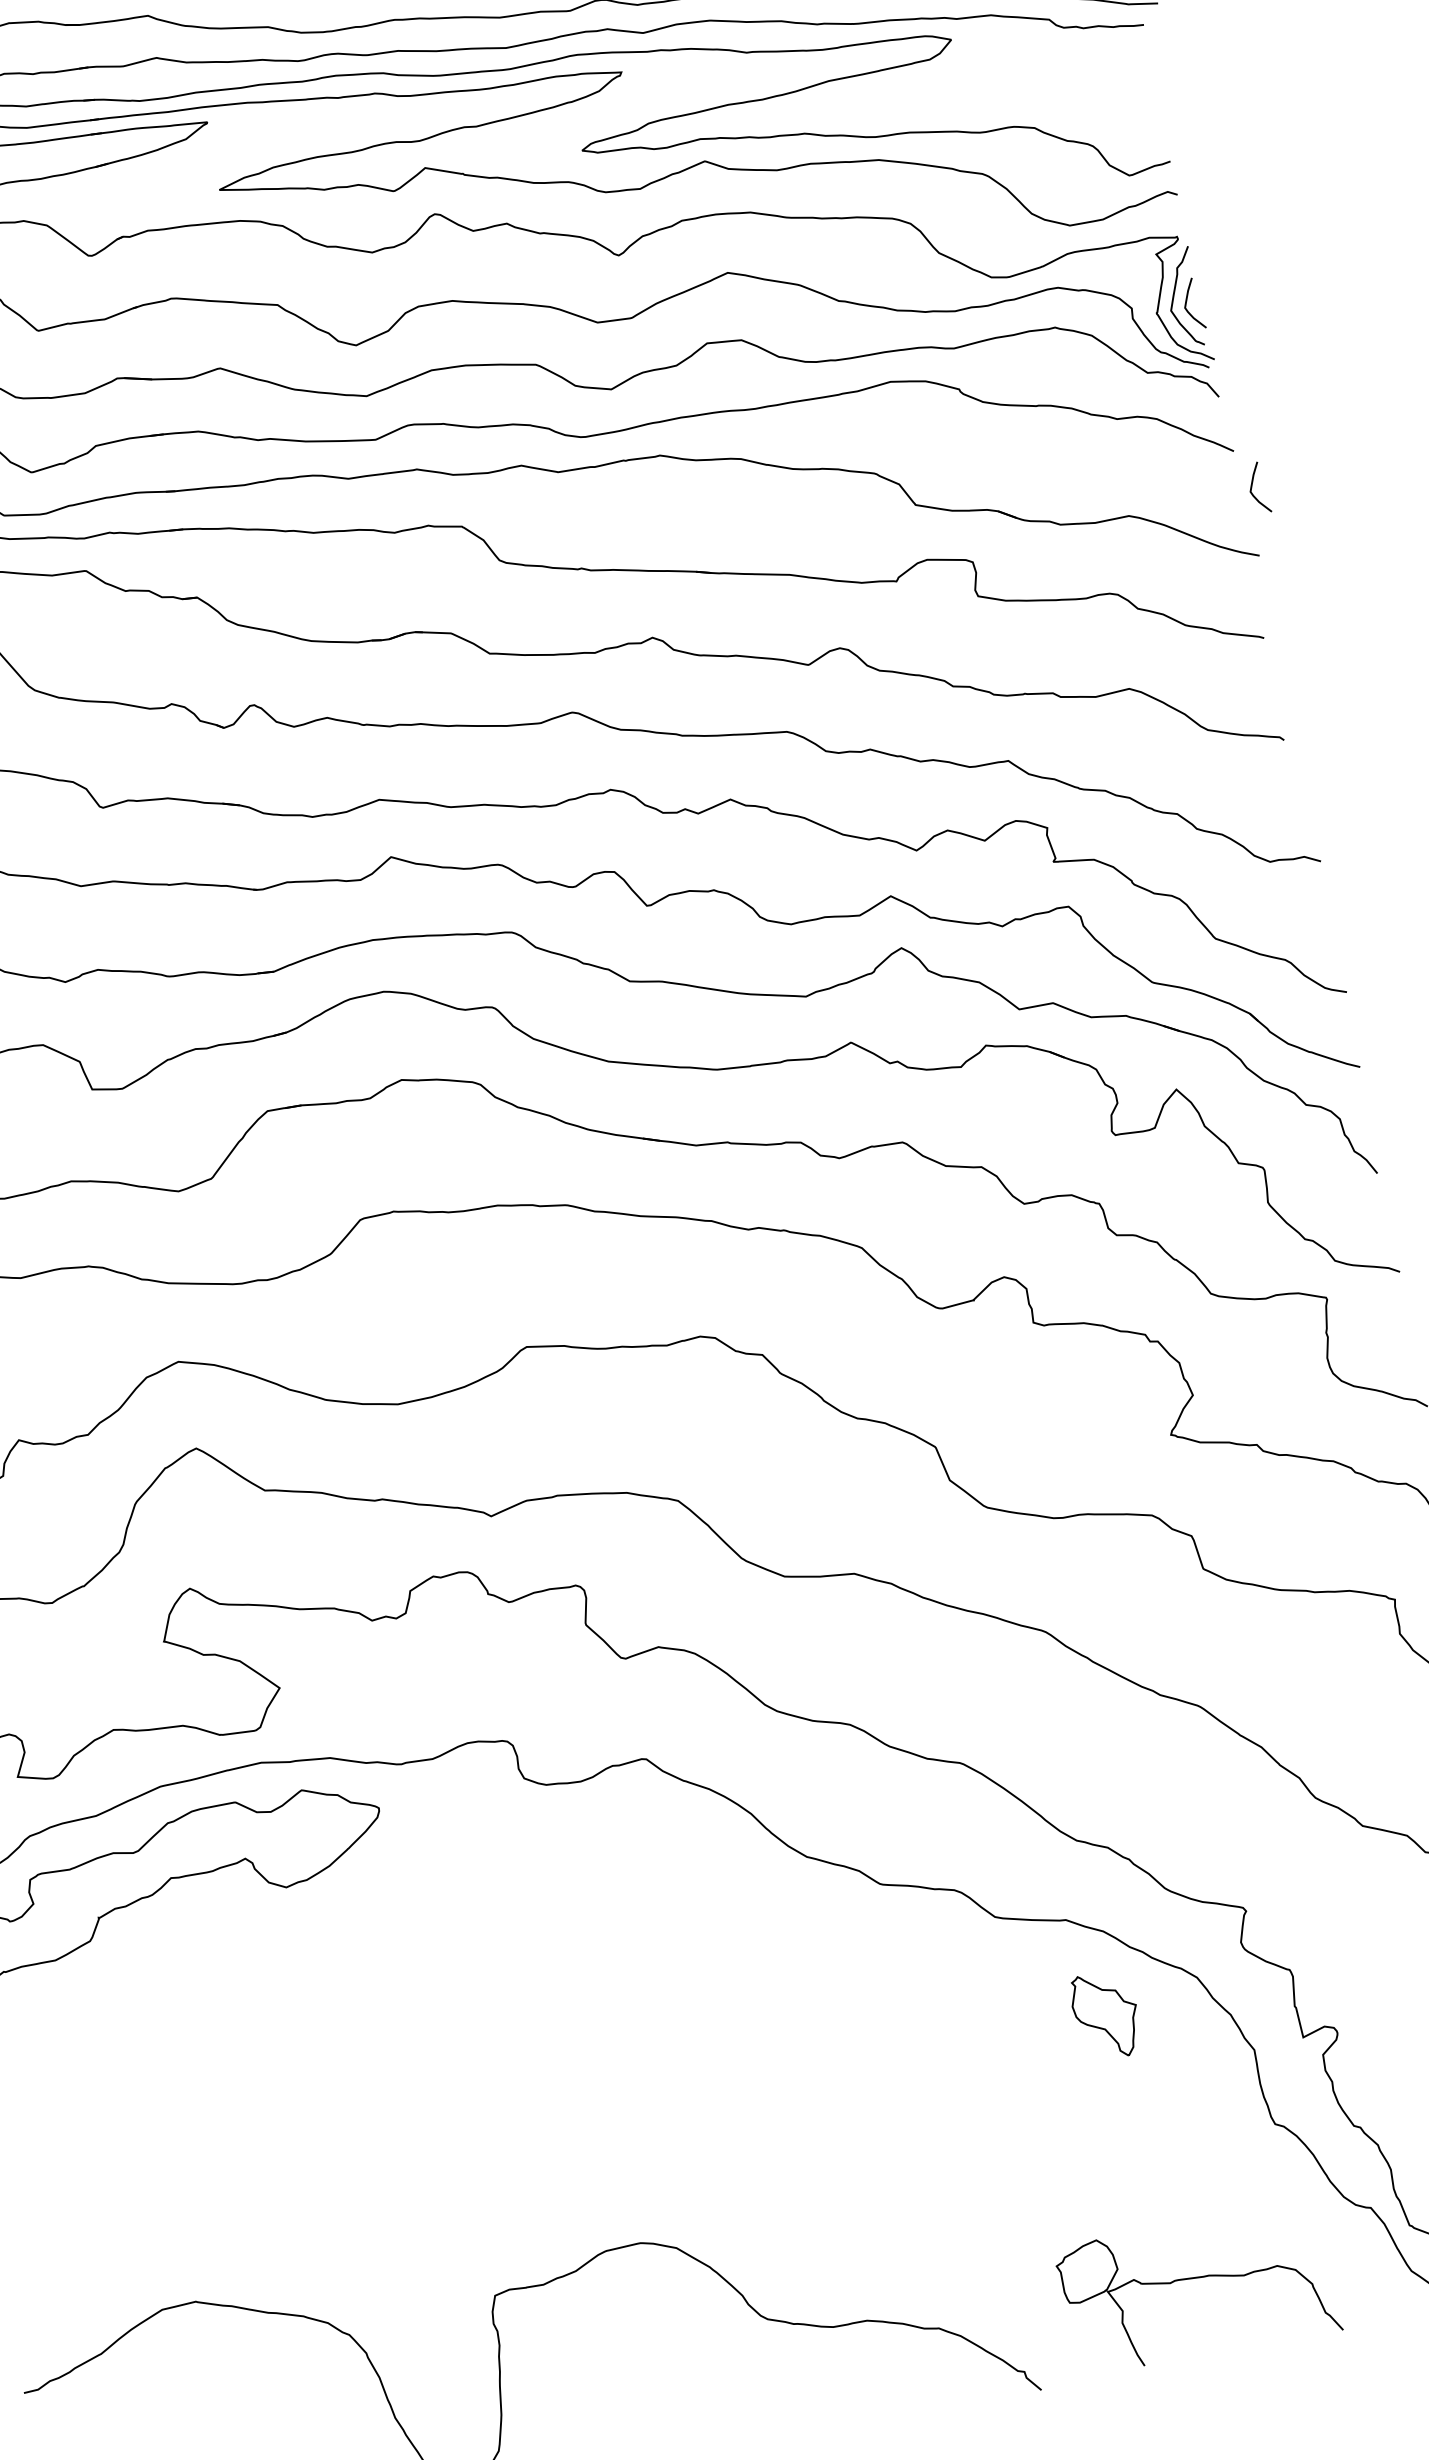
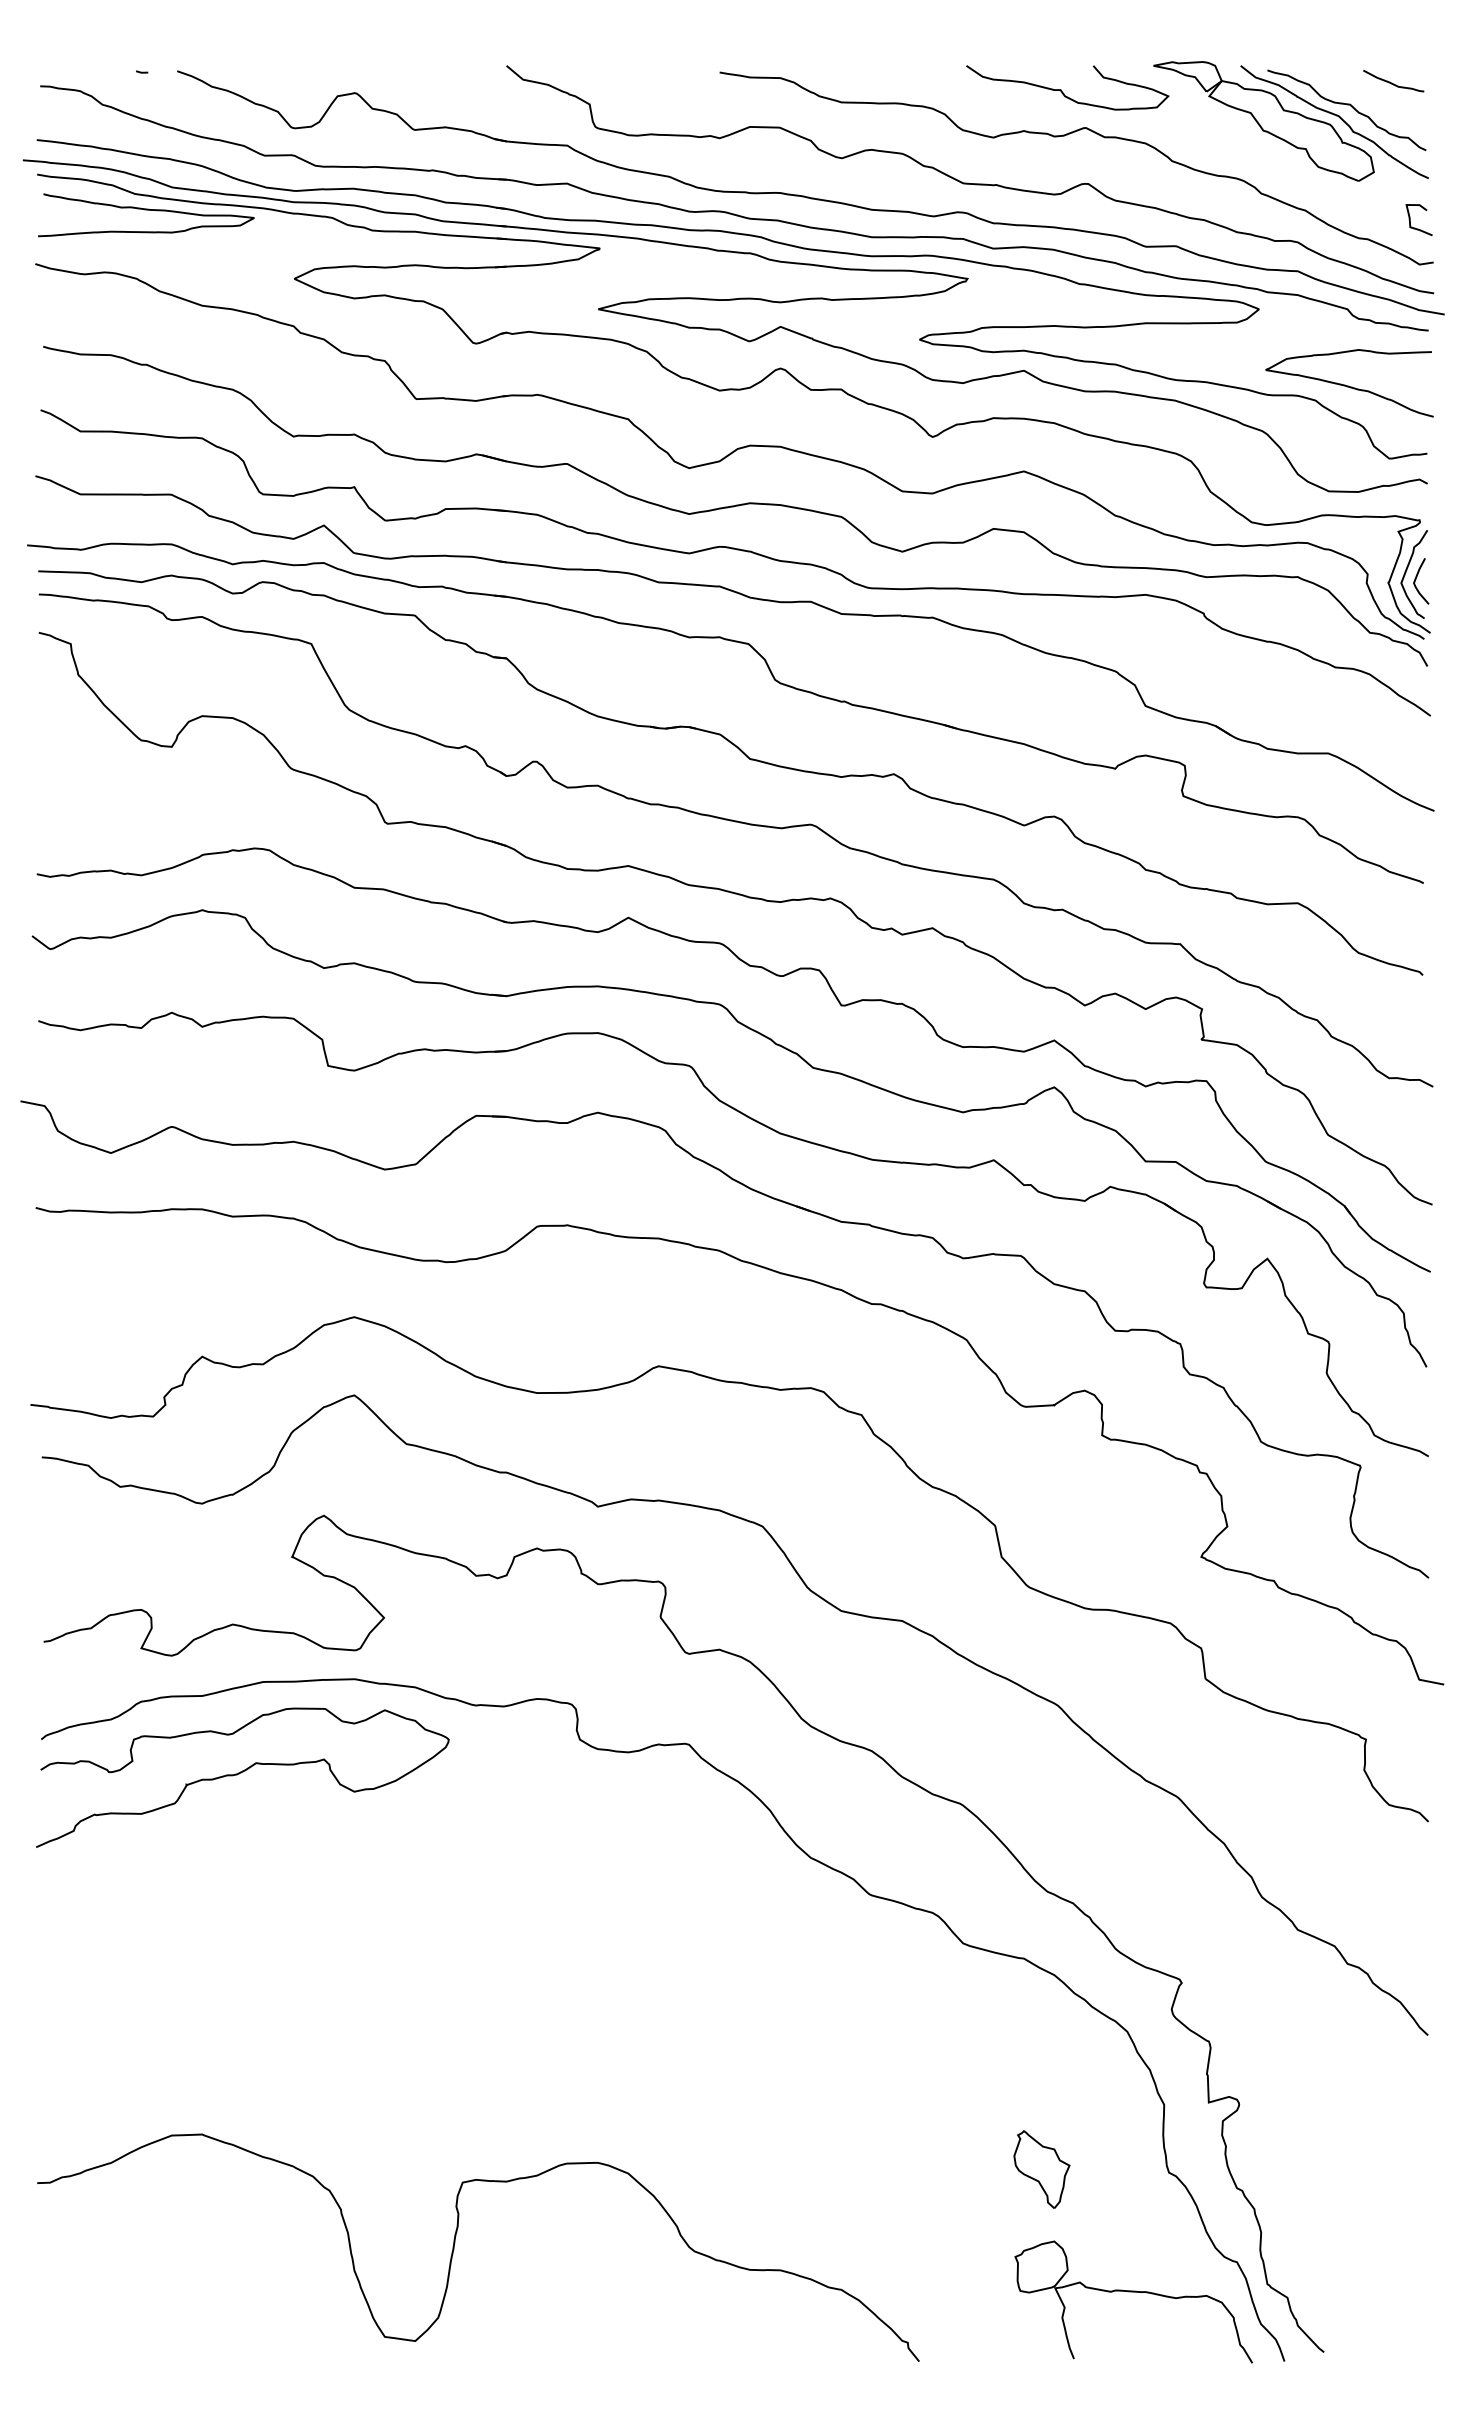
curve: (1067, 103) -> (1348, 385), added
curve: (1252, 487) -> (1440, 750), removed
part: (1105, 2015) -> (1041, 2169), moved
part: (1195, 2278) -> (1133, 2292), moved

